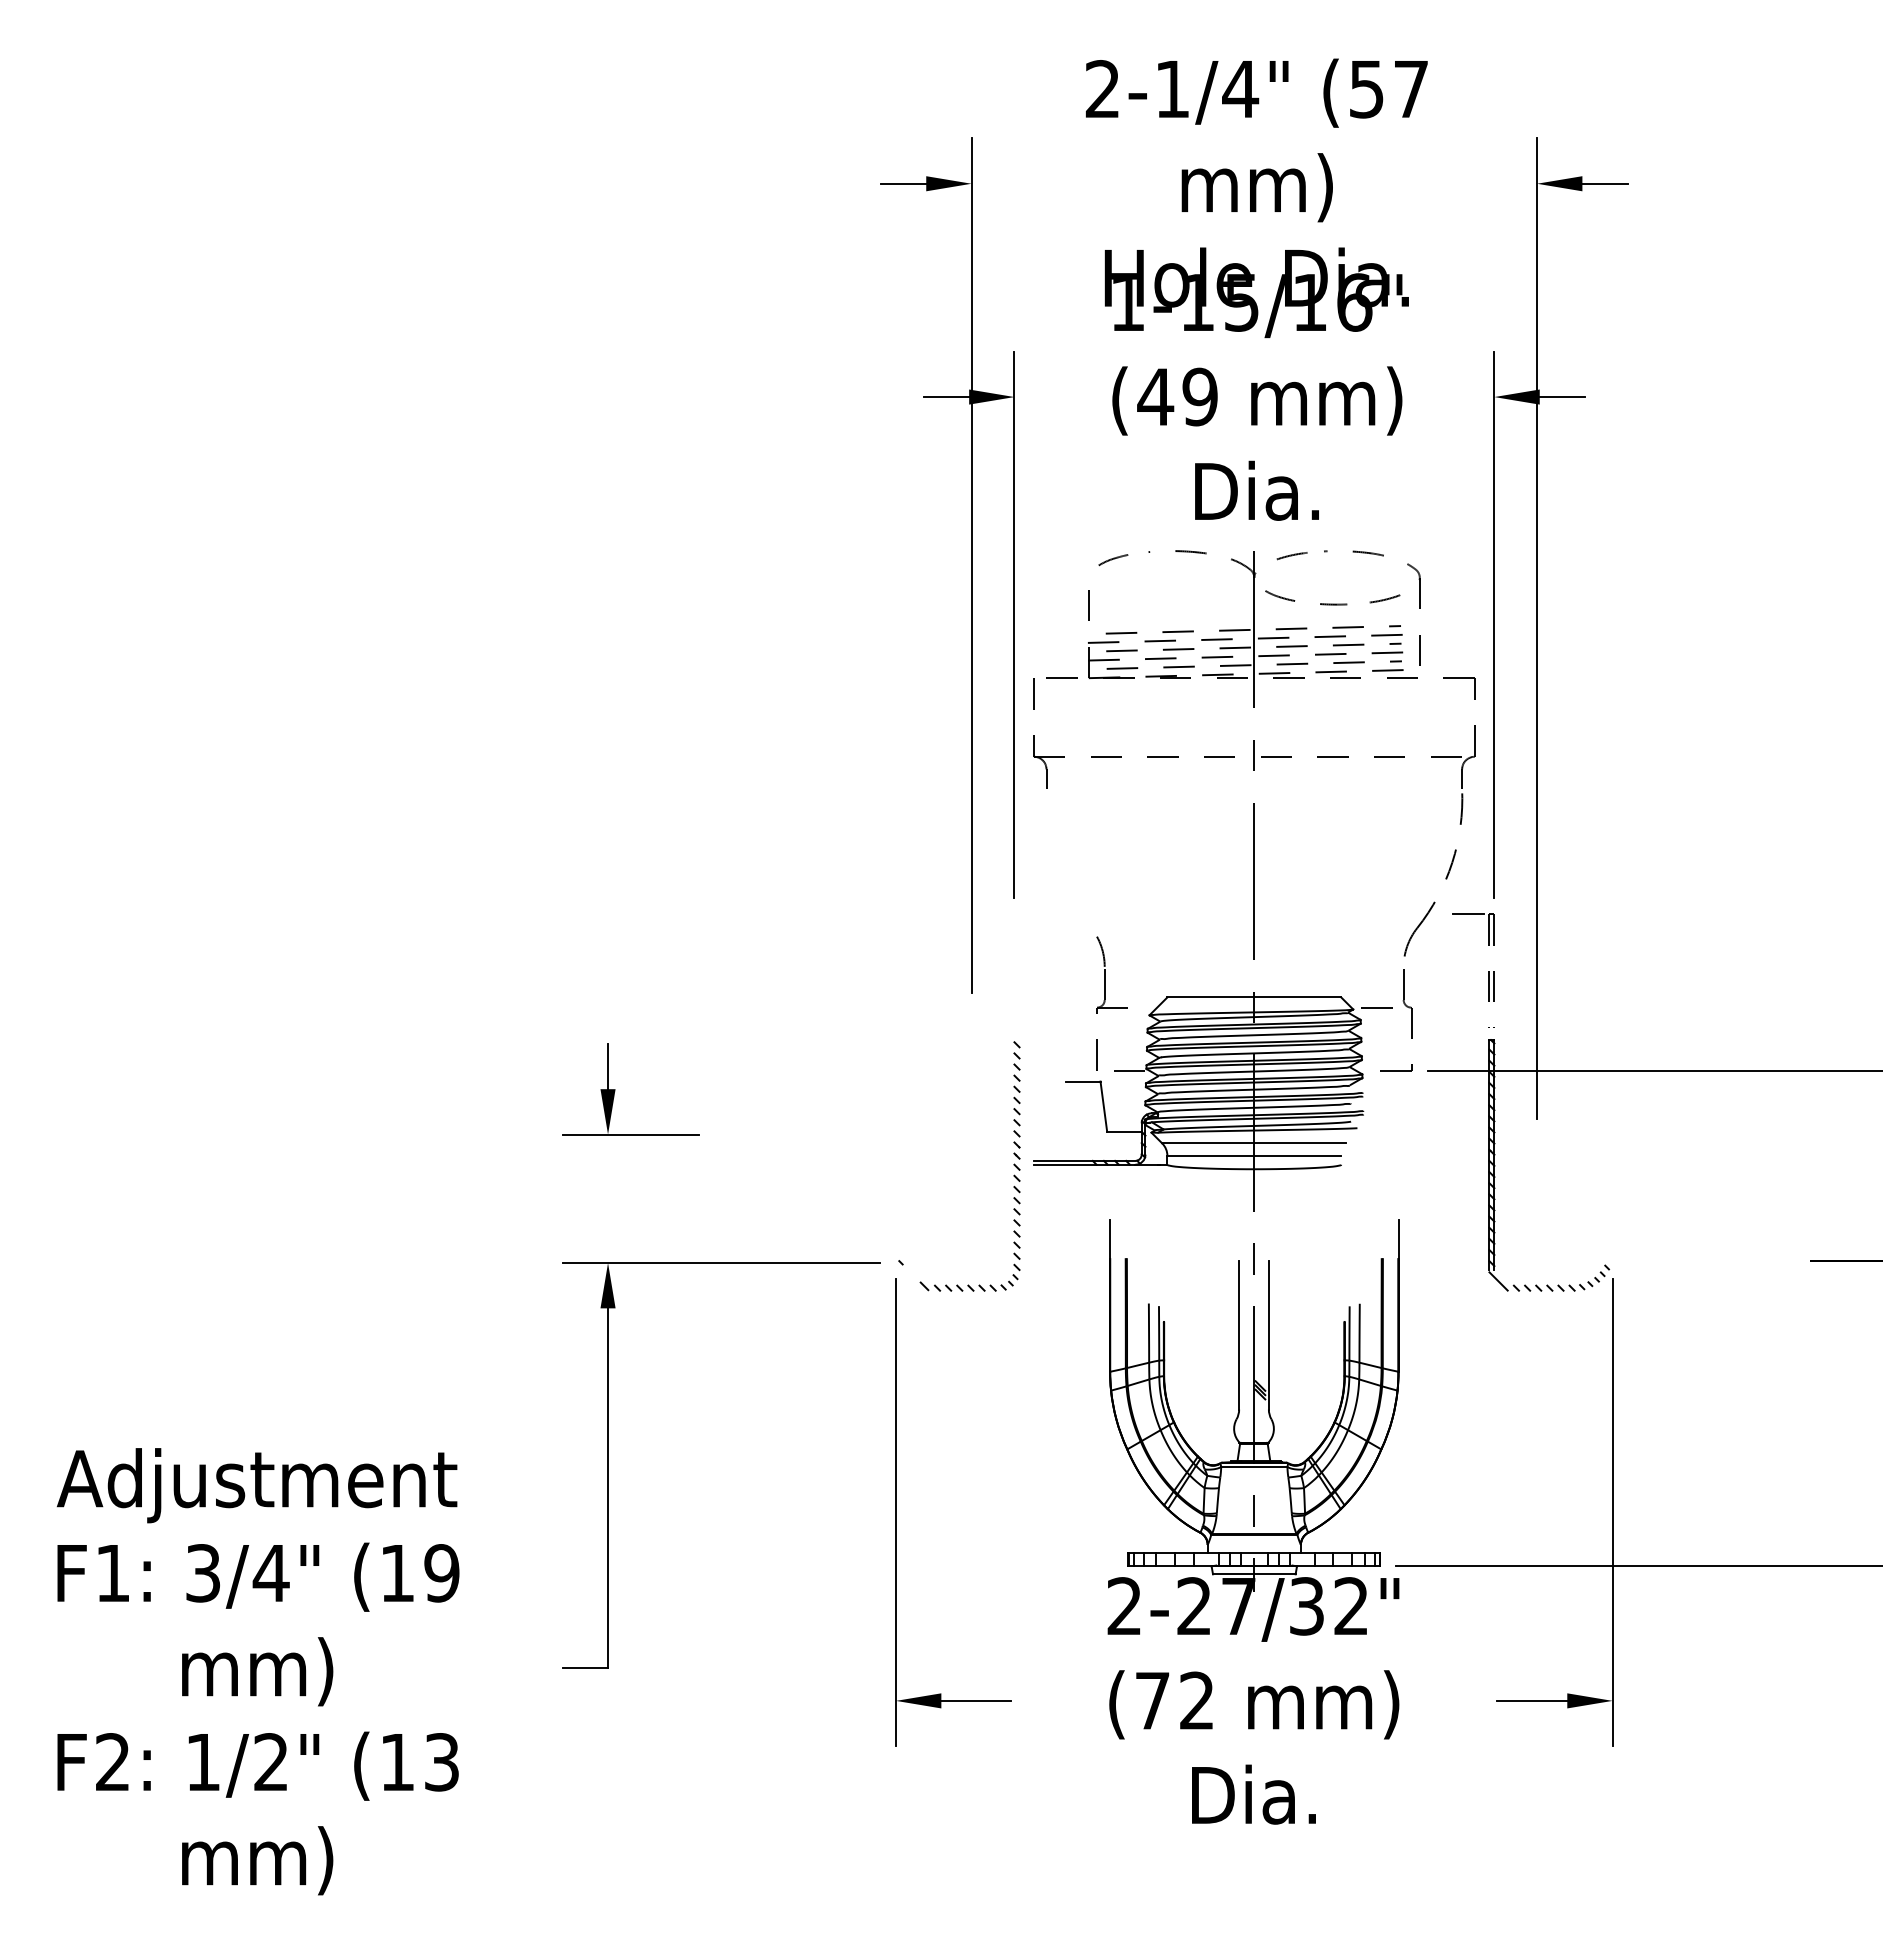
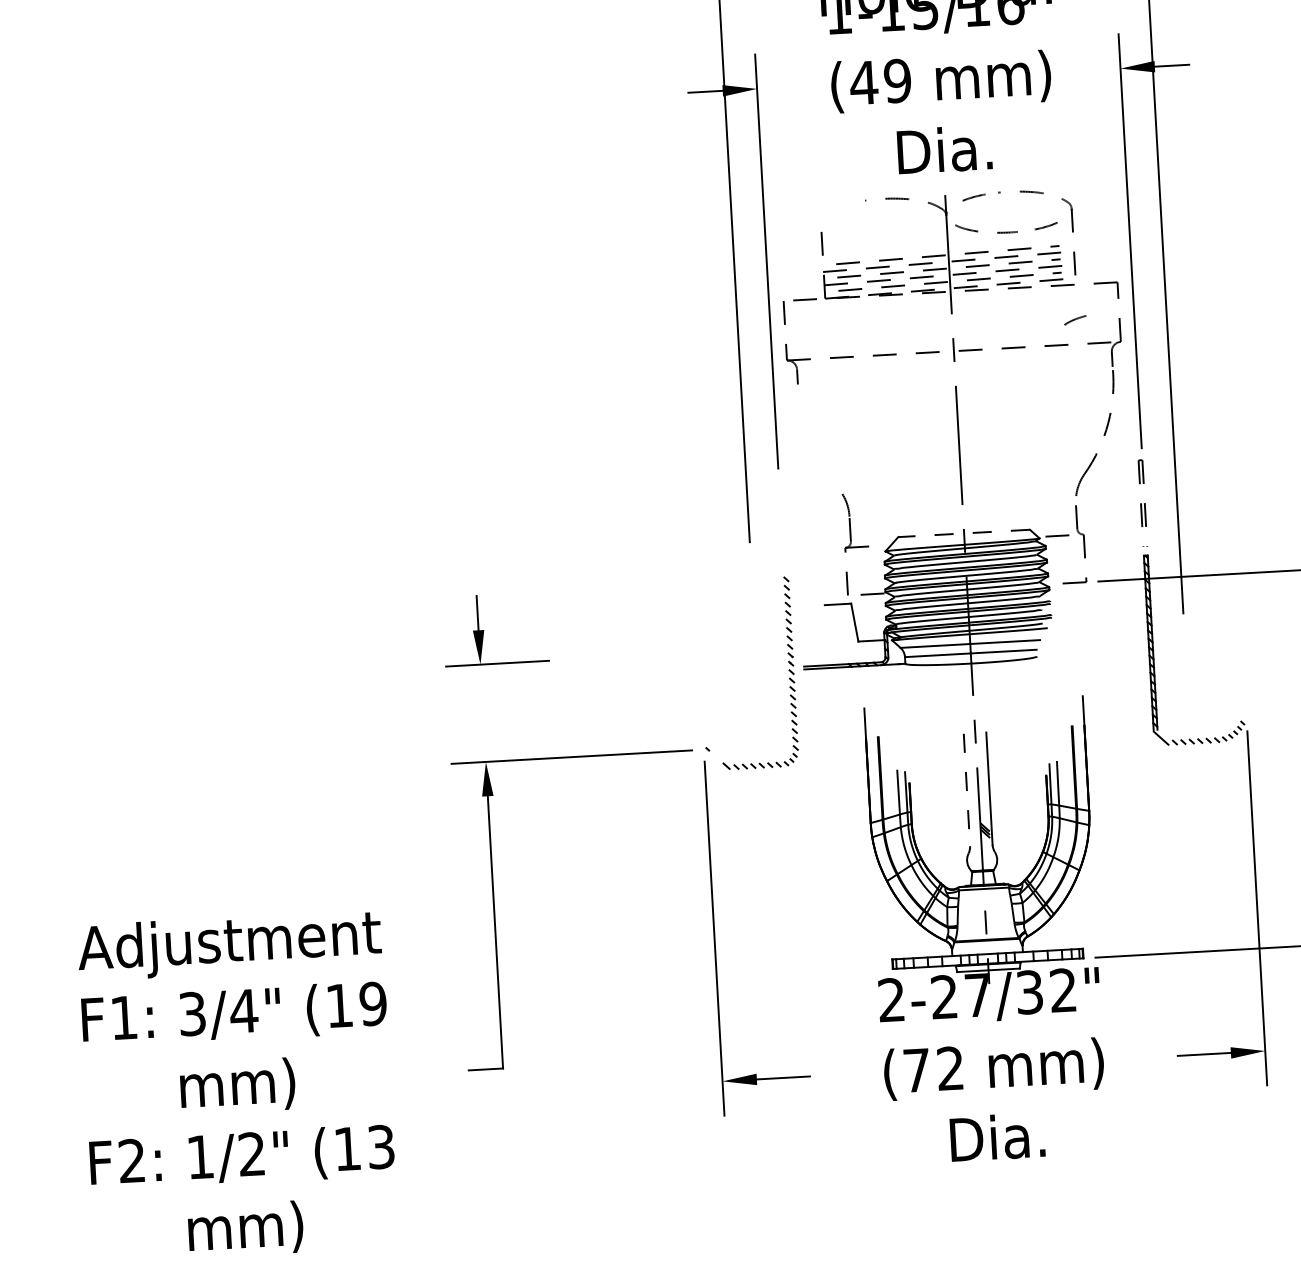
curve: (1113, 559) -> (1075, 319), moved
line: (1467, 914) -> (1122, 461), removed
line: (1254, 997) -> (964, 533), solid -> dashed
line: (1239, 1335) -> (967, 790), solid -> dashed

